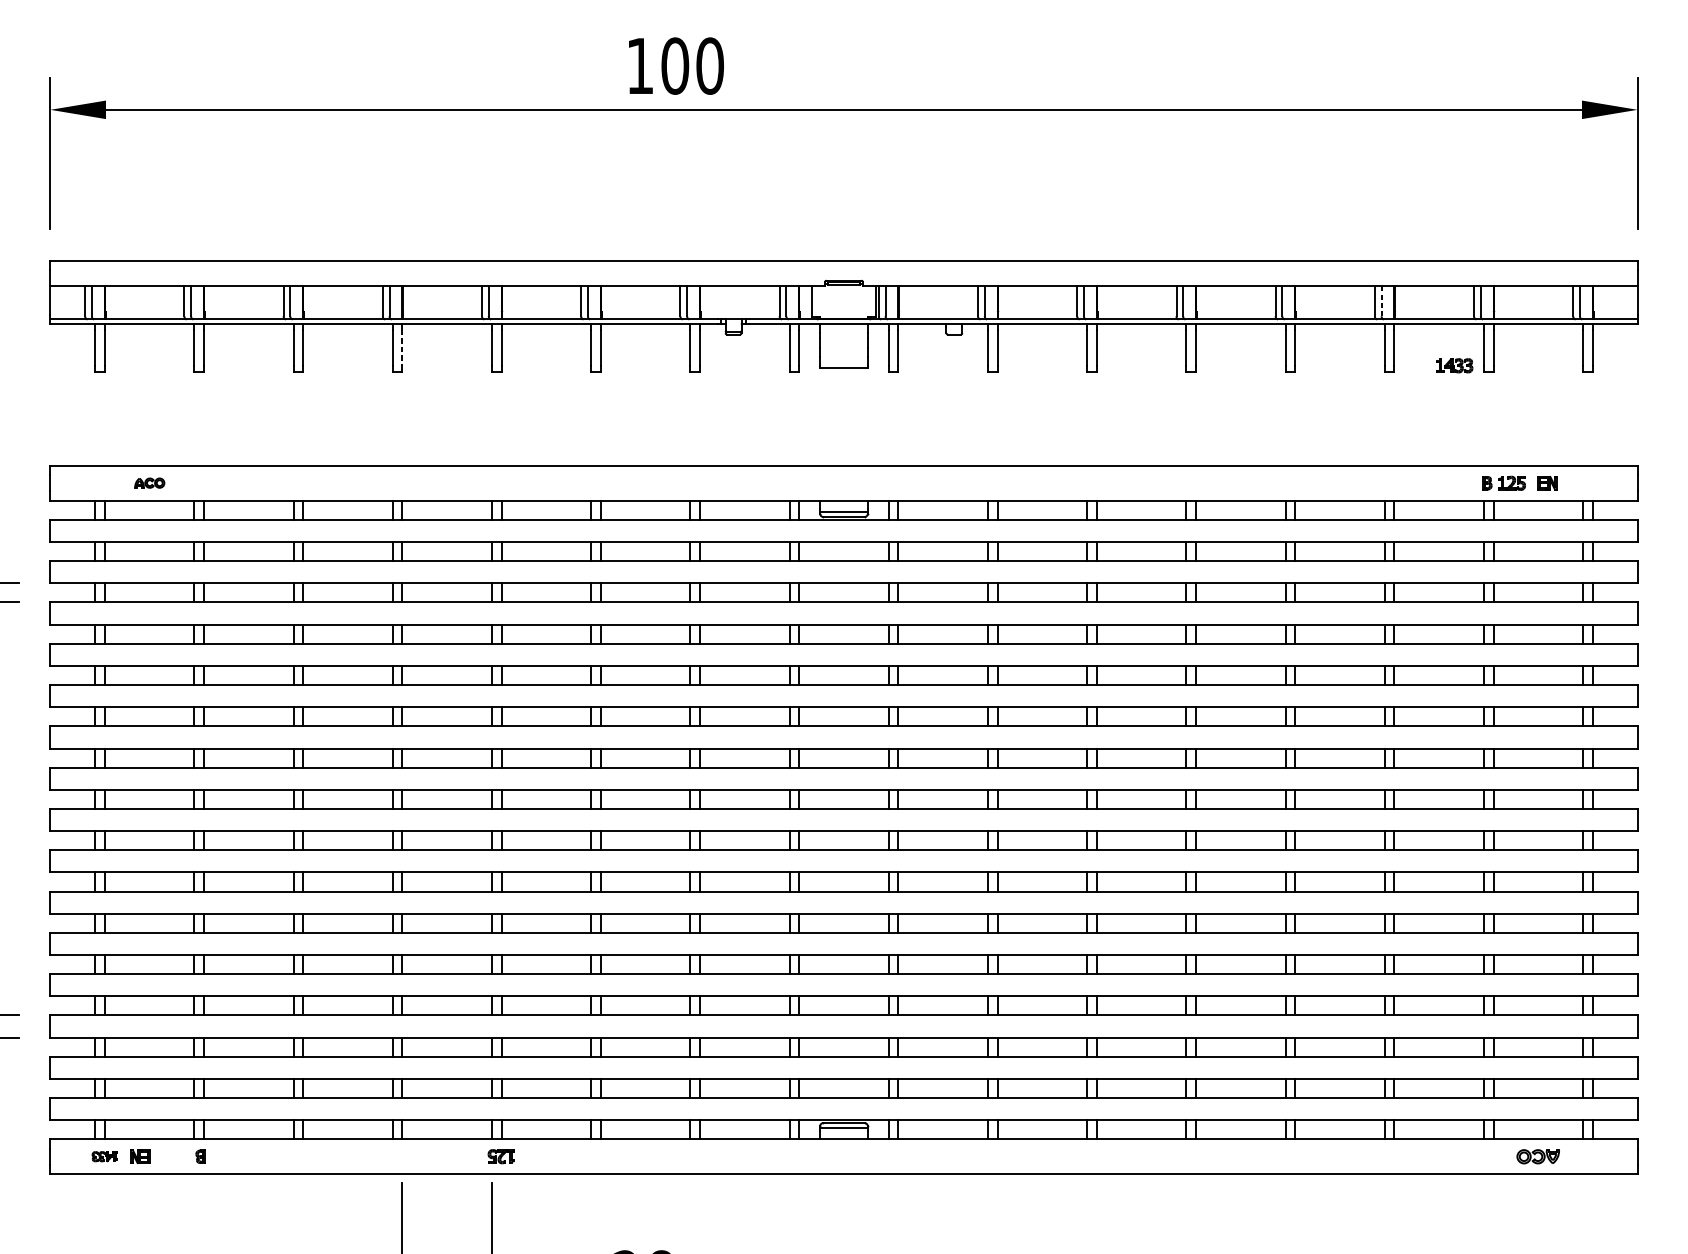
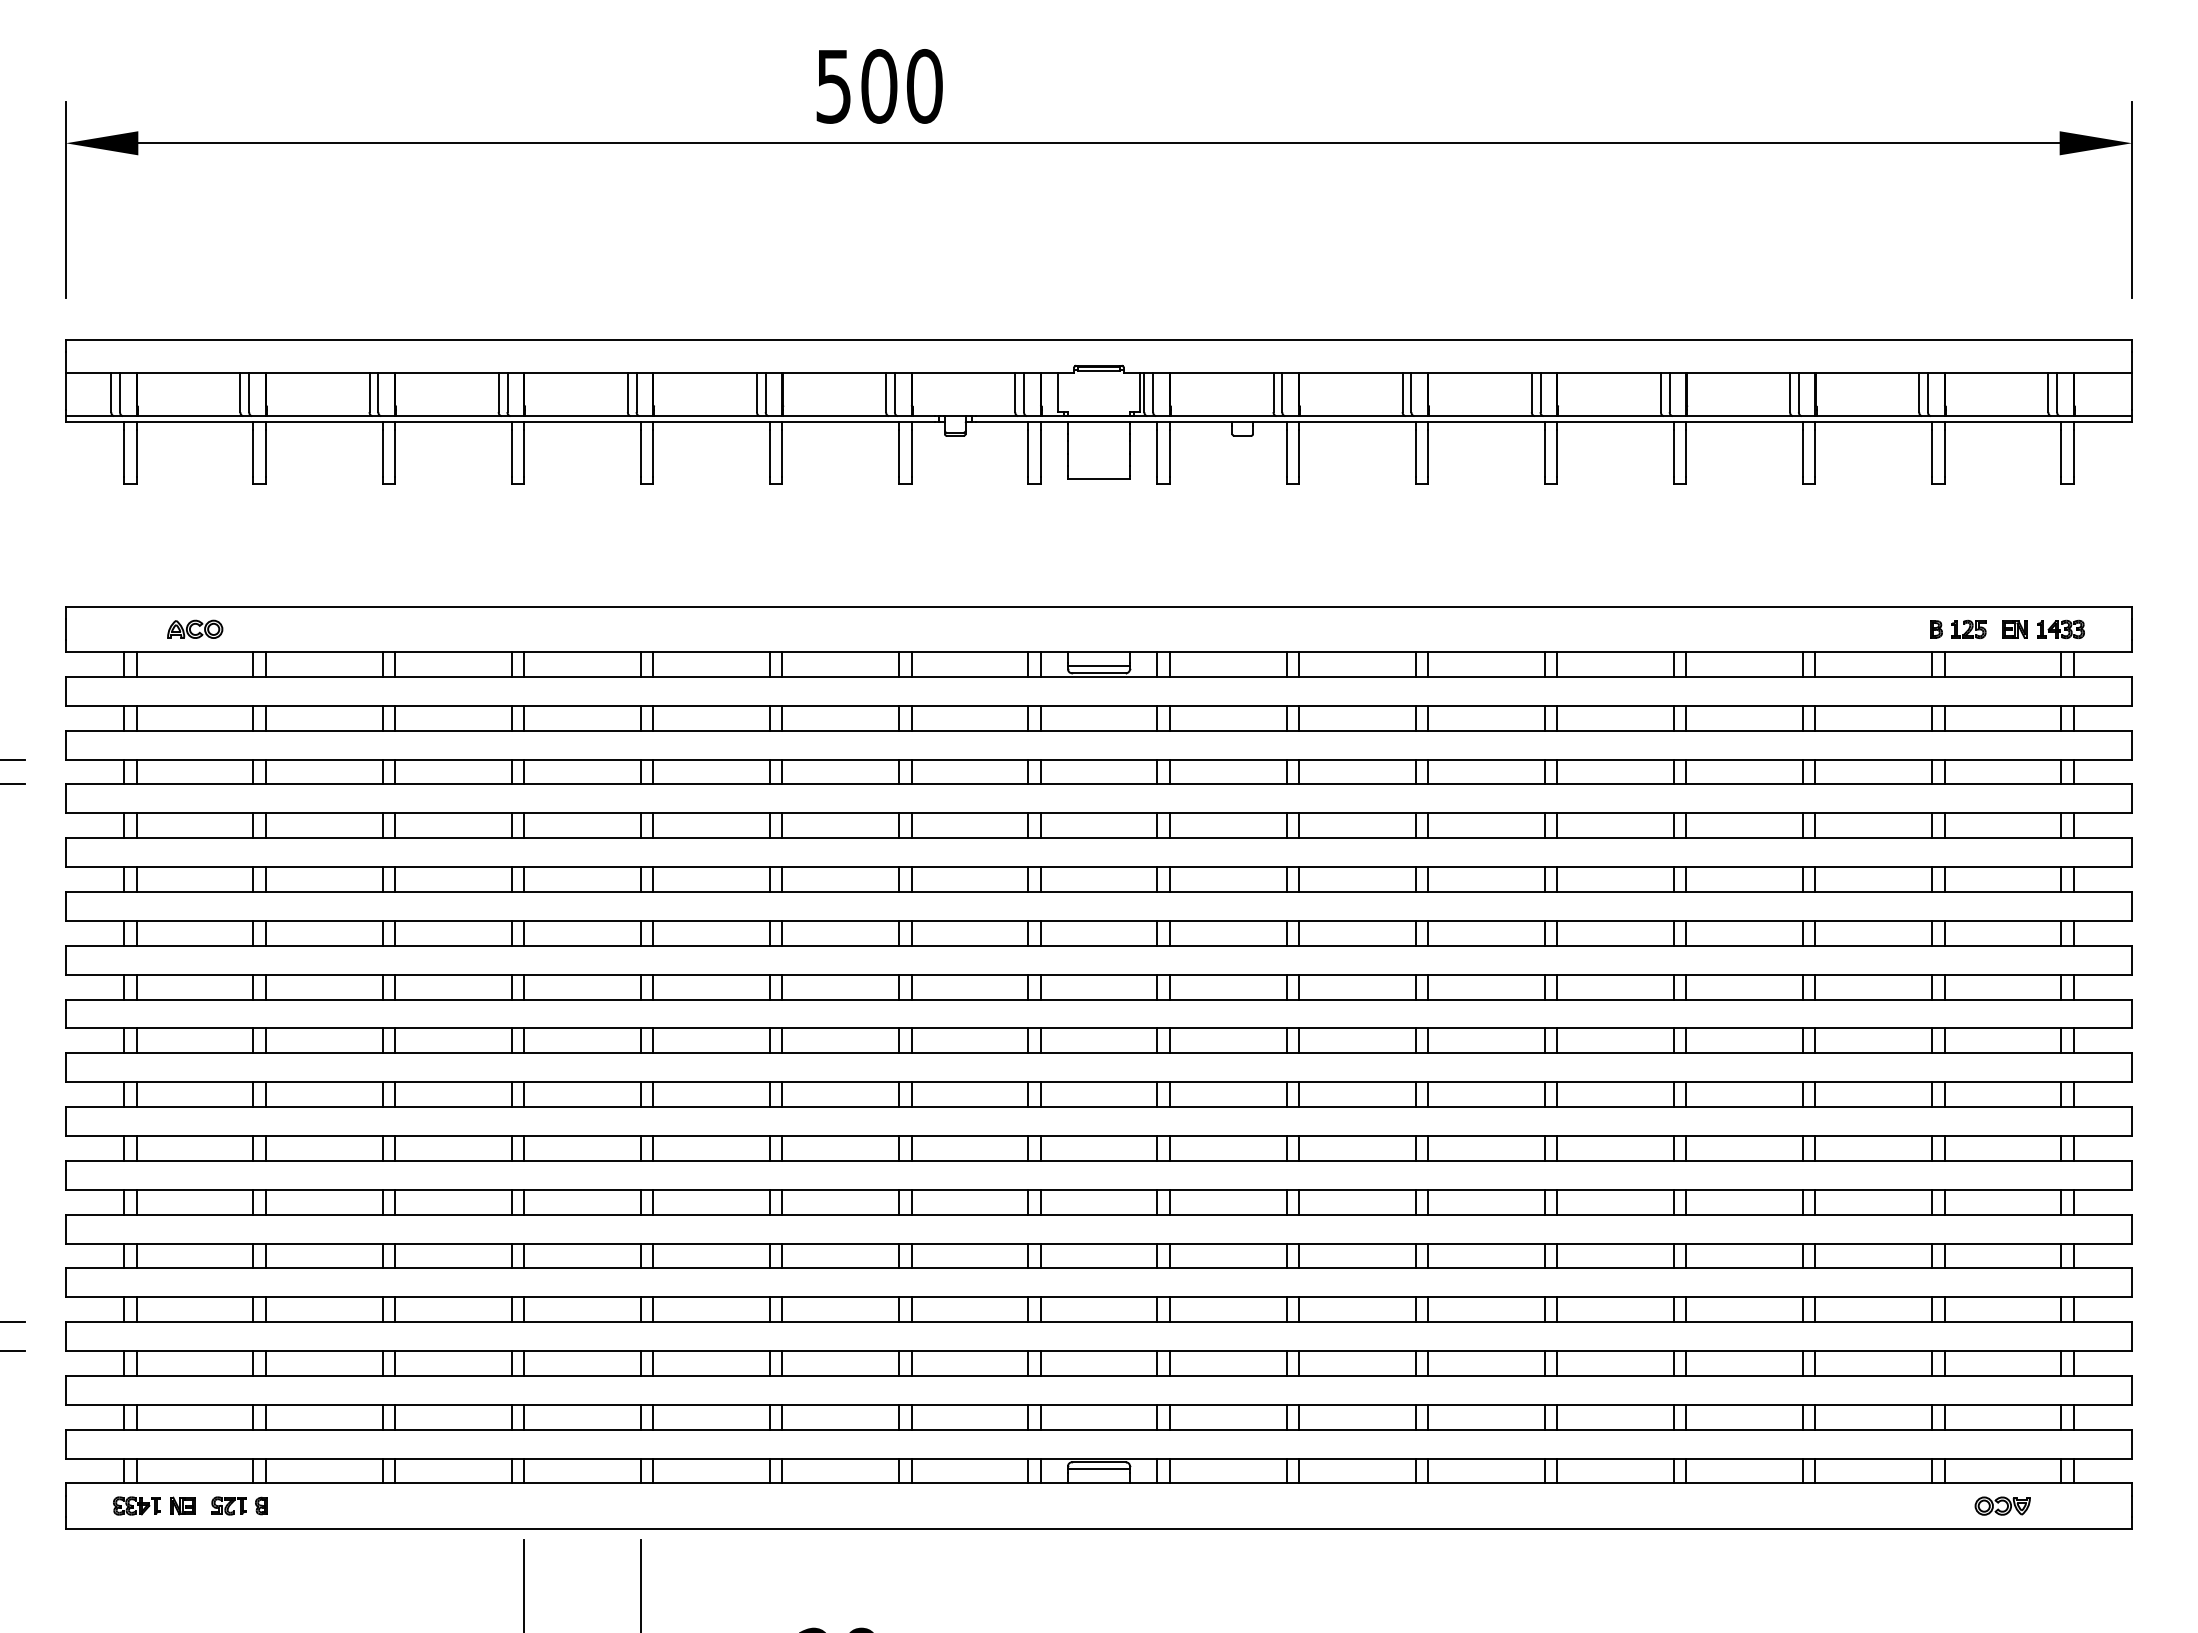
text: (640, 66) -> (833, 86), 100 -> 500
line: (1381, 301) -> (1798, 392), dashed -> solid
line: (402, 348) -> (524, 453), dashed -> solid
part: (1454, 365) -> (2060, 629), moved
part: (149, 482) -> (195, 628), size x1.43
part: (104, 1156) -> (136, 1505), size x1.43
part: (500, 1156) -> (228, 1505), moved

